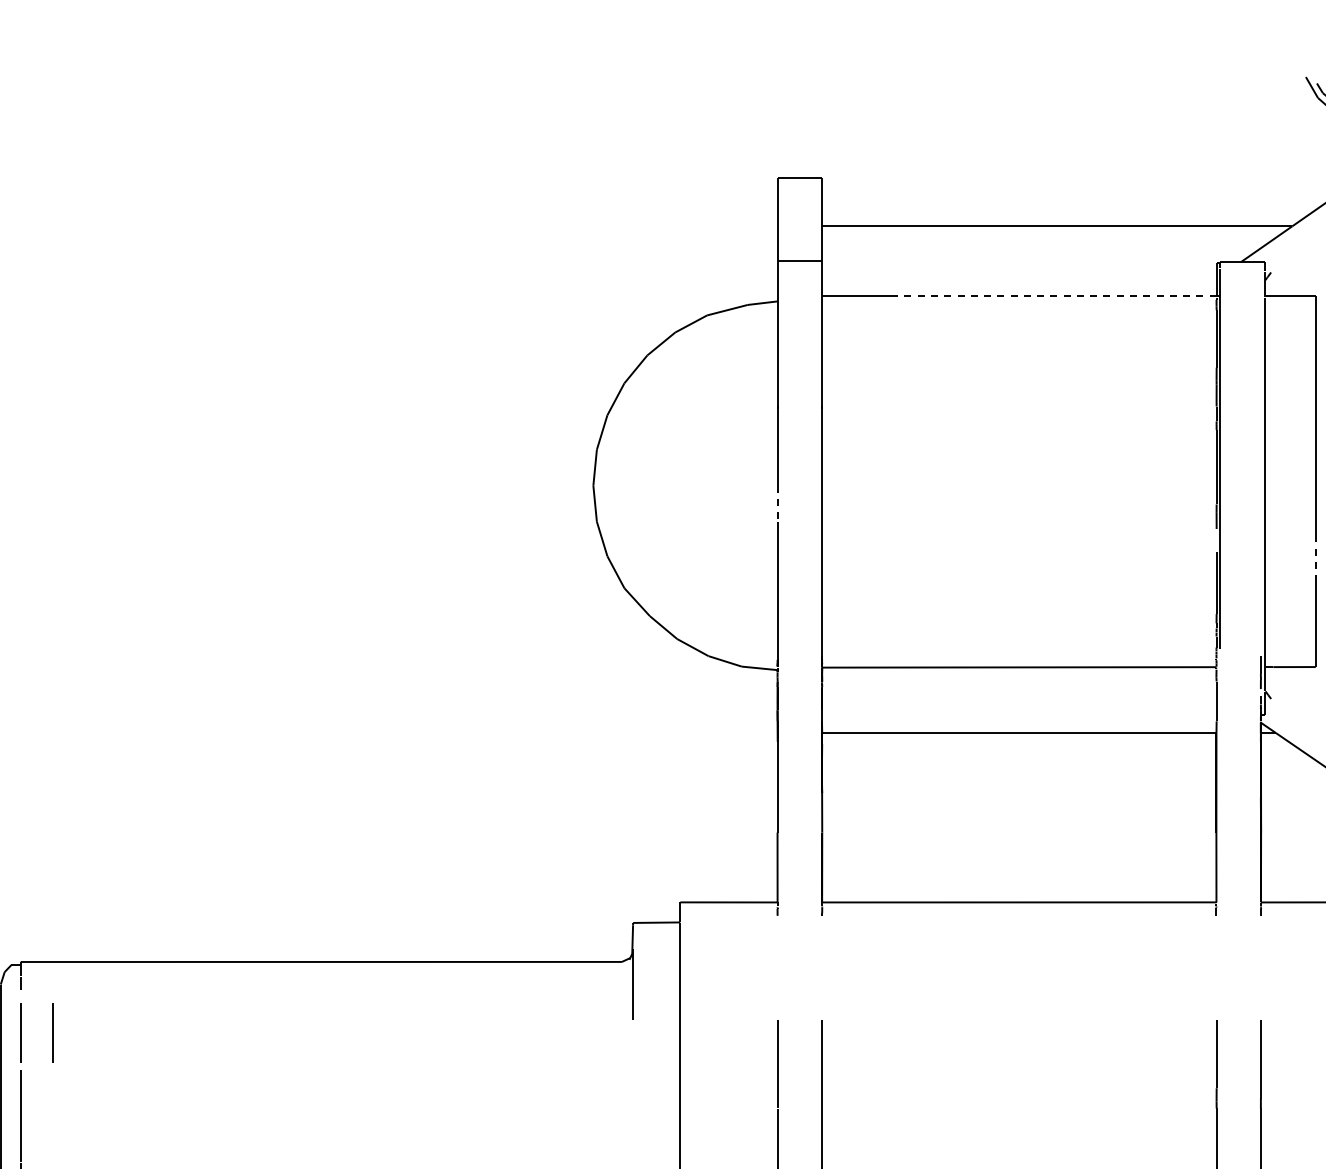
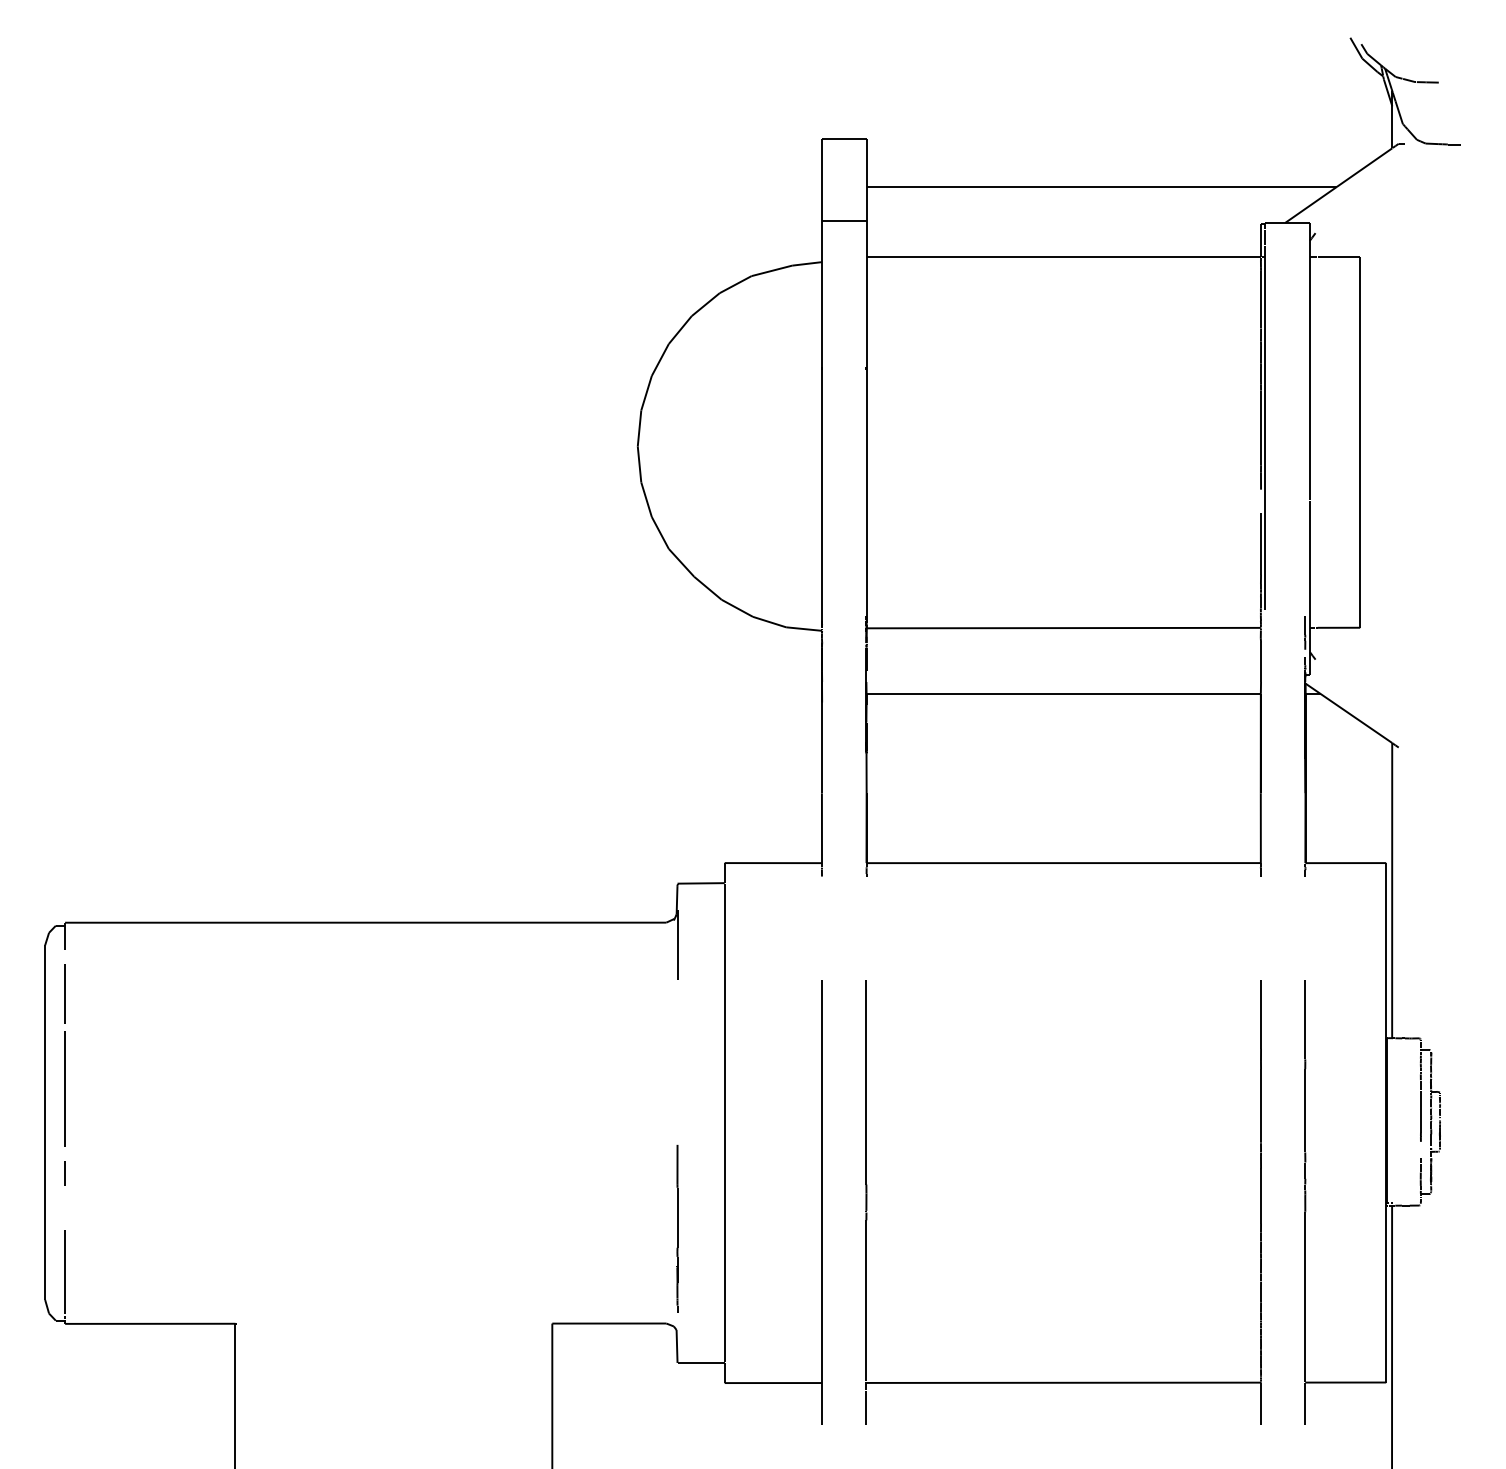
line: (1054, 296) -> (1098, 257), dashed -> solid
line: (777, 503) -> (821, 464), dashed -> solid
line: (1316, 561) -> (1360, 522), dashed -> solid
line: (52, 1032) -> (96, 993), removed

